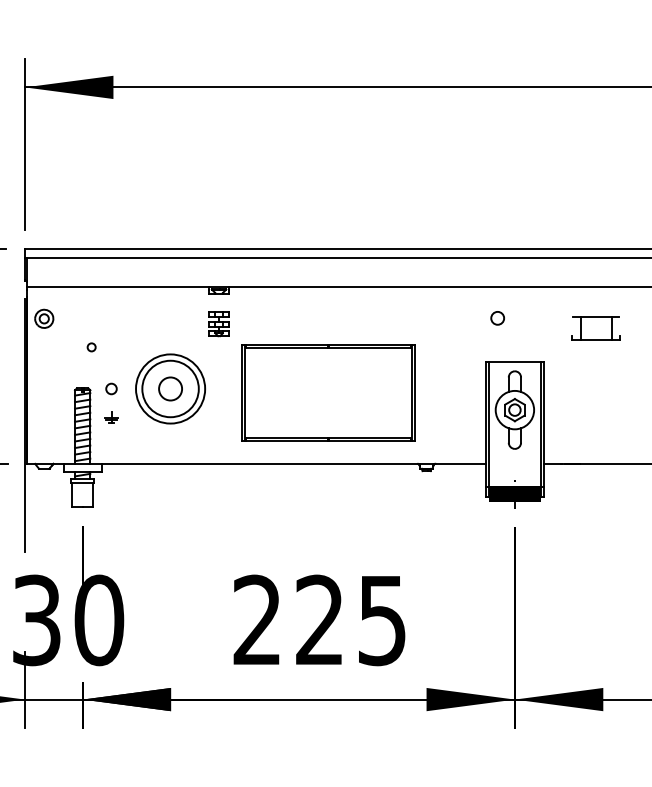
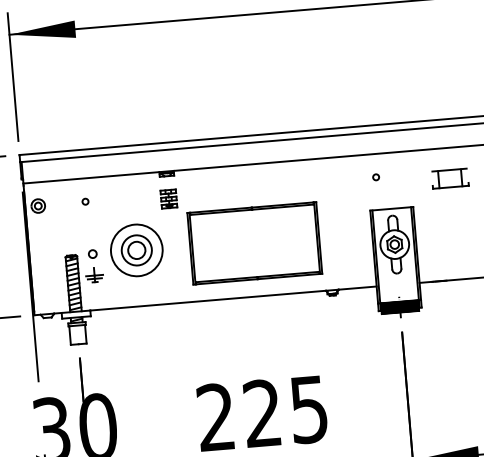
circle: (497, 318) -> (376, 177), size x0.62
circle: (91, 347) -> (85, 201), moved
circle: (170, 388) -> (136, 250), size x0.71
part: (111, 417) -> (94, 275), size x1.67

